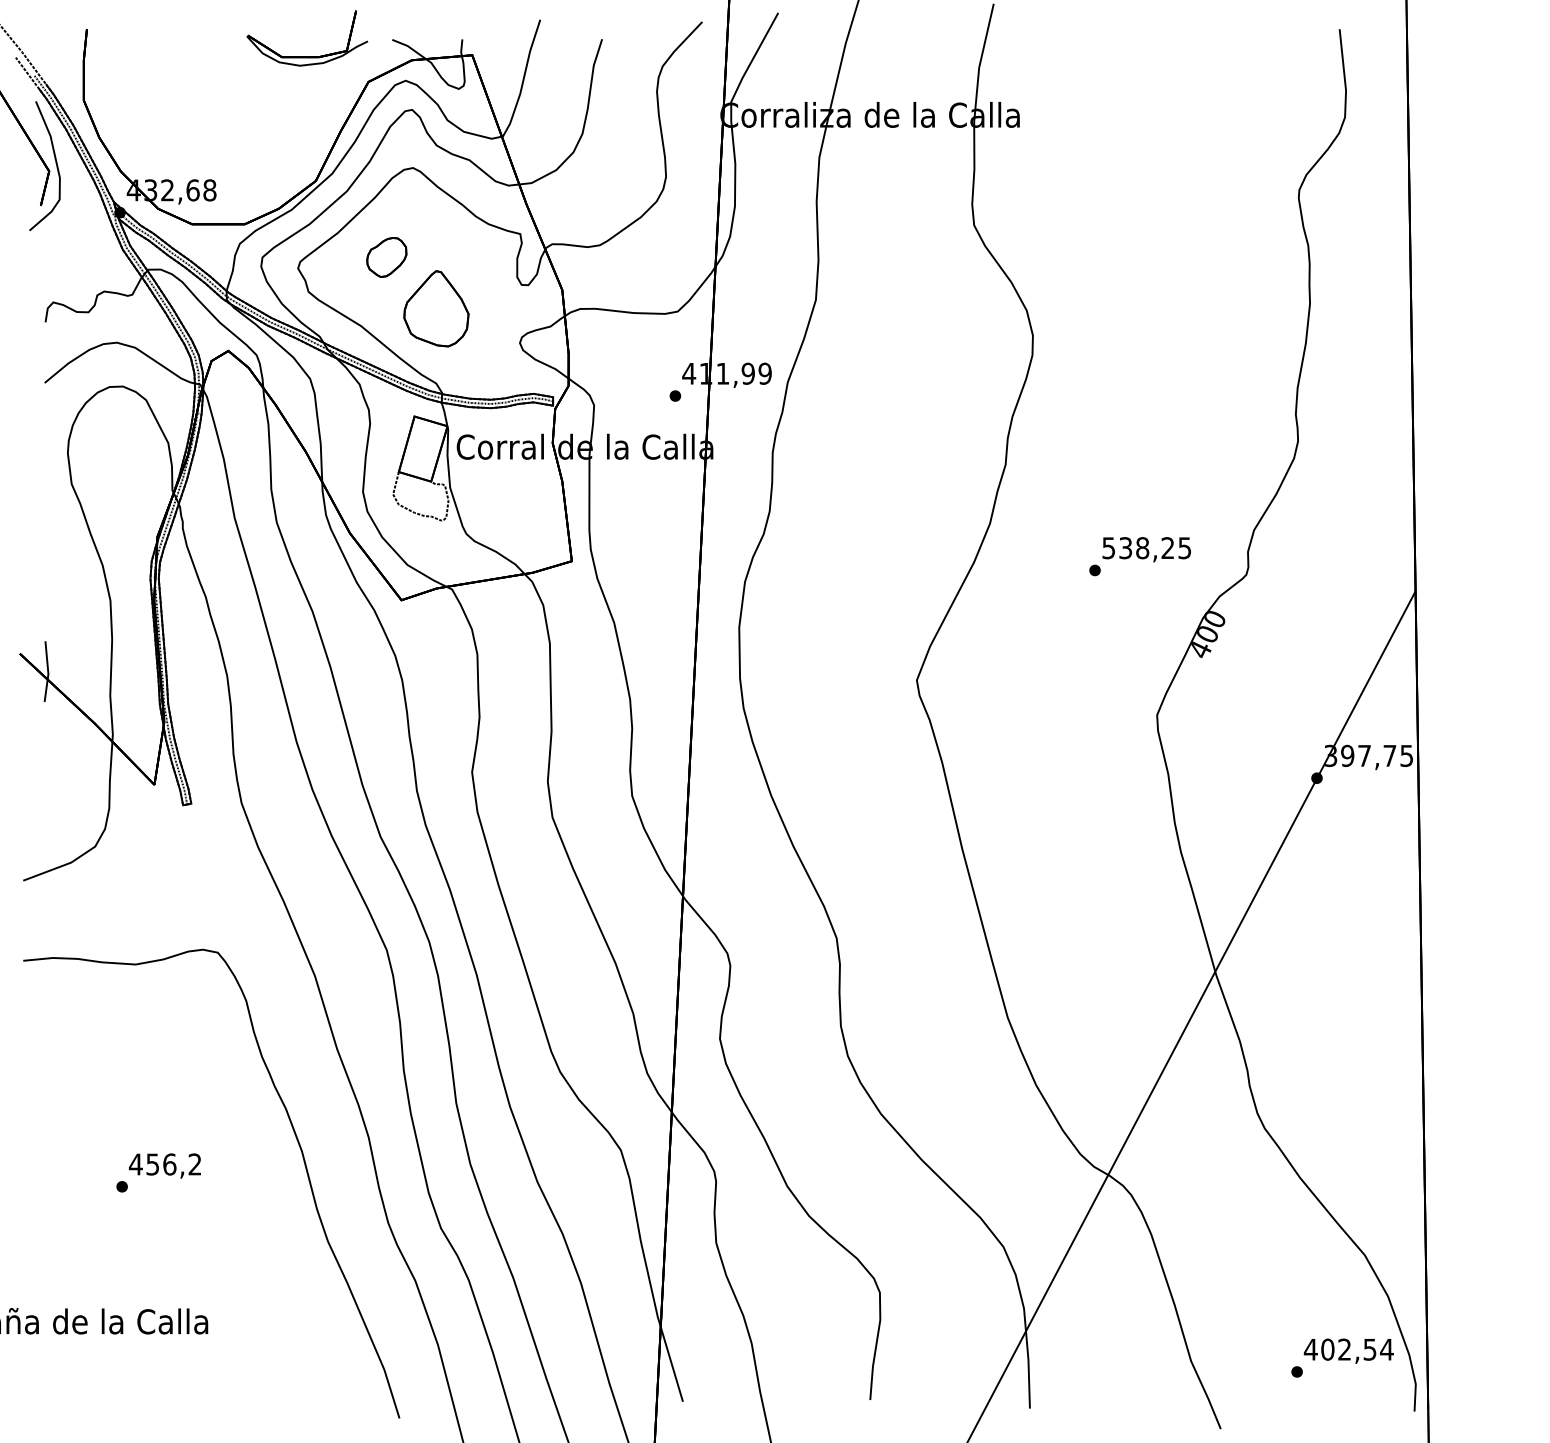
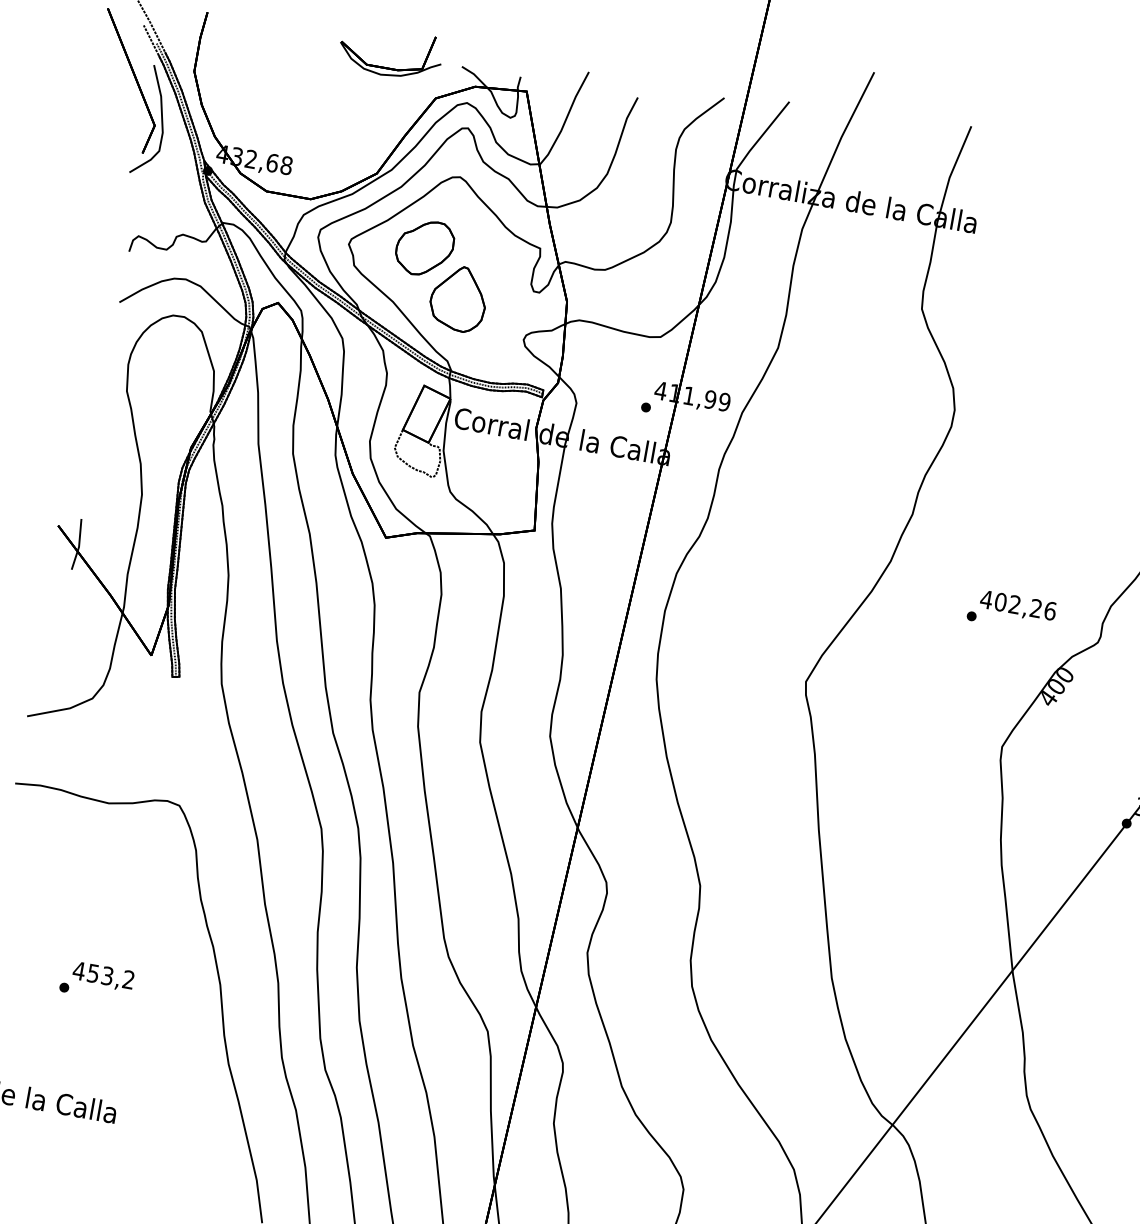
part: (386, 257) -> (424, 248), size x1.67
text: (1146, 548) -> (1018, 605), 538,25 -> 402,26
text: (169, 1164) -> (107, 976), 456,2 -> 453,2

